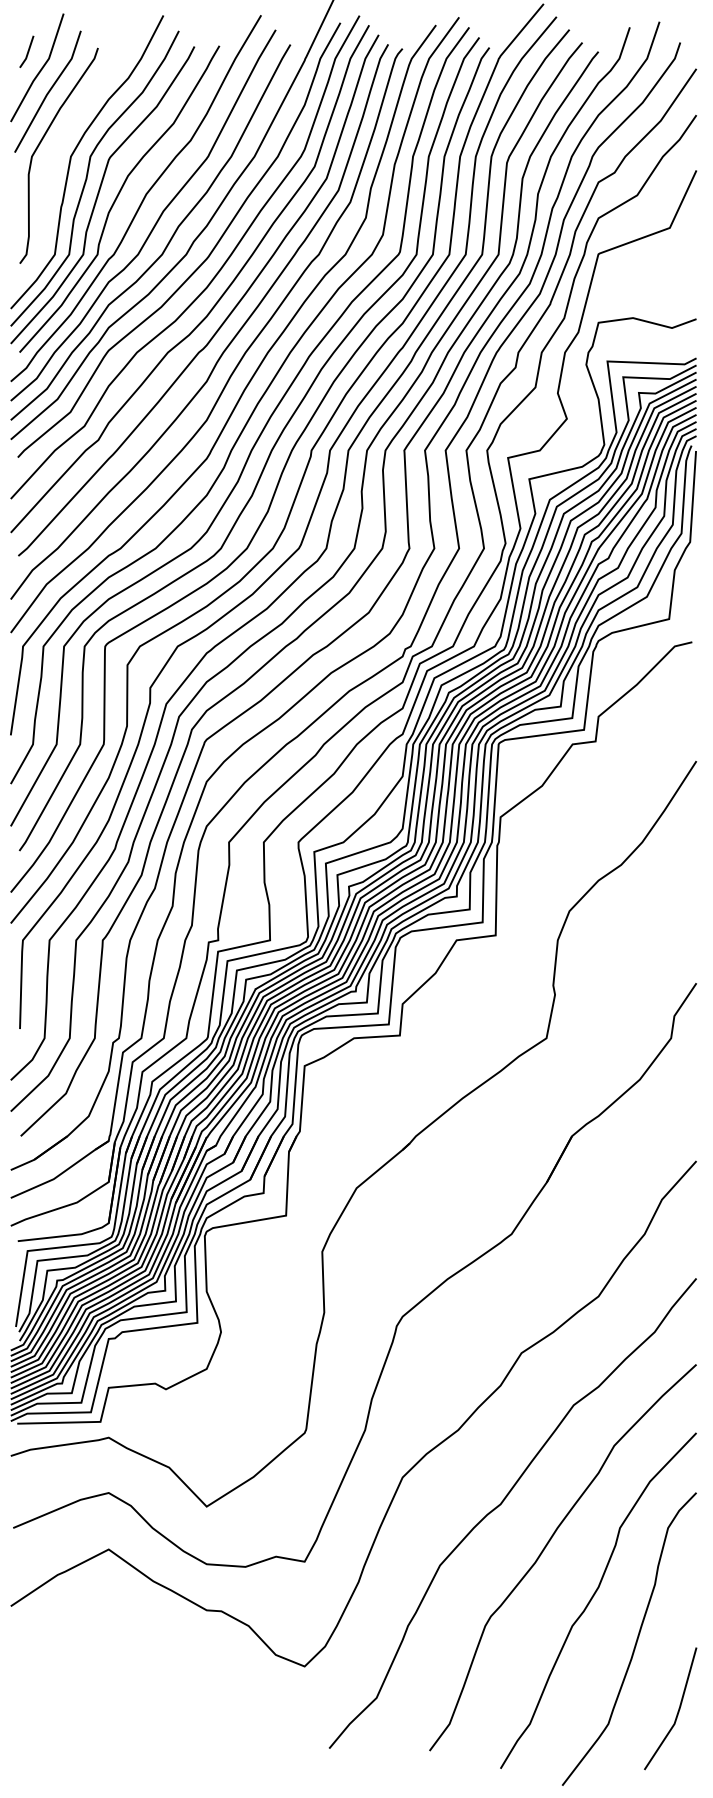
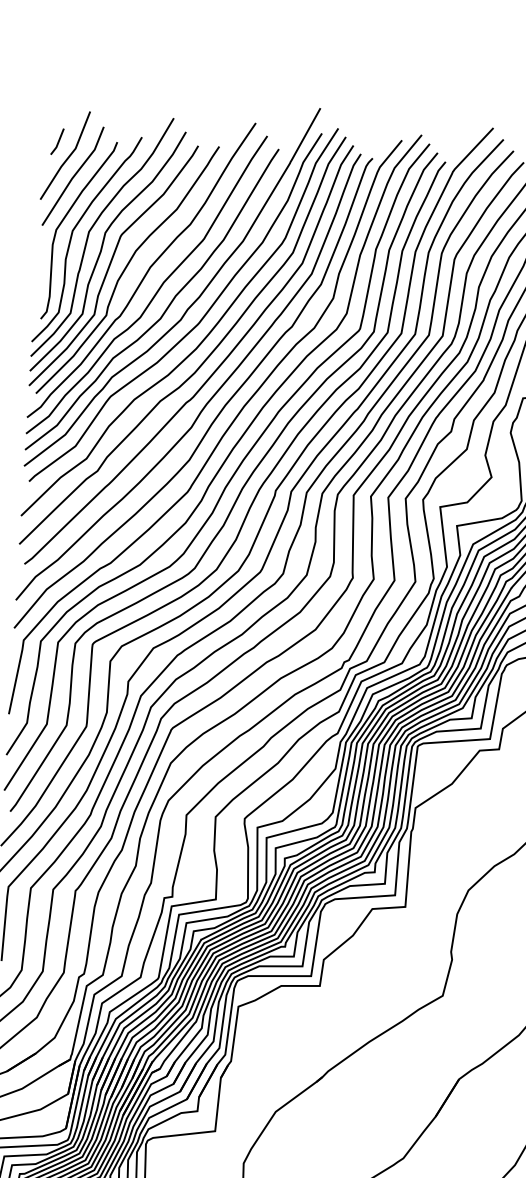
curve: (51, 163) -> (72, 236), added

